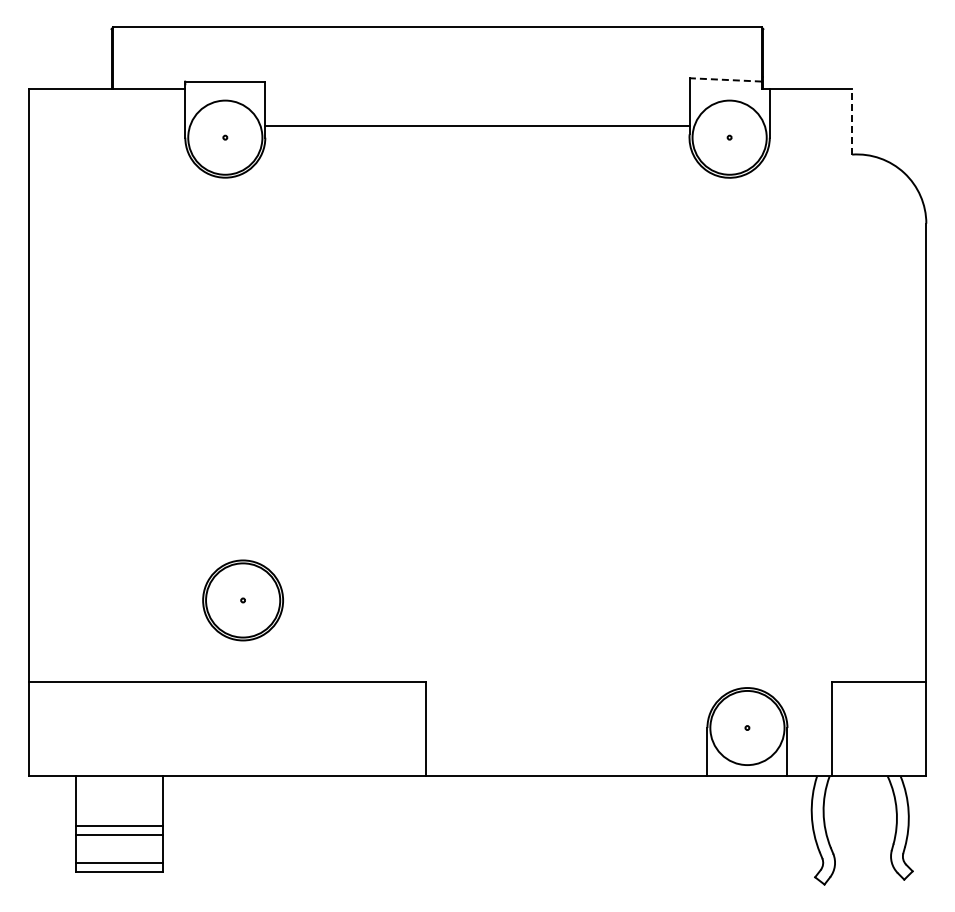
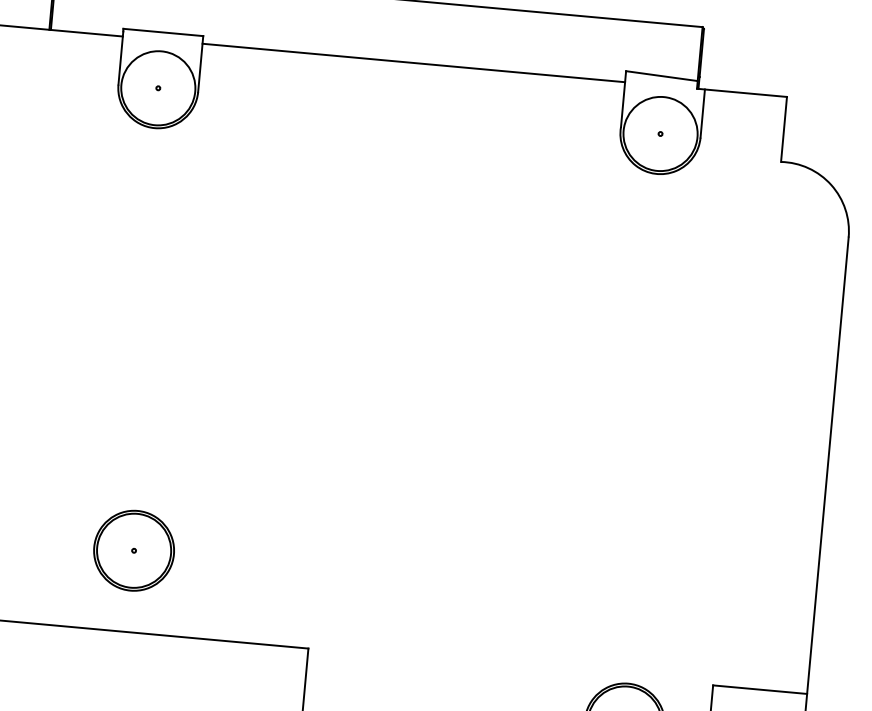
line: (725, 79) -> (661, 75), dashed -> solid
line: (852, 121) -> (784, 129), dashed -> solid
line: (477, 126) -> (413, 63), moved

